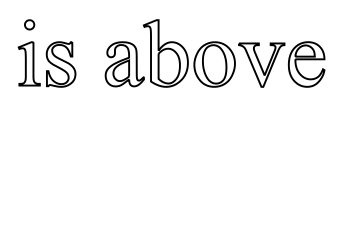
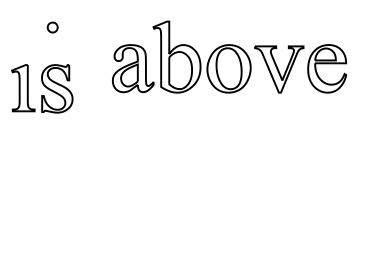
part: (29, 24) -> (52, 27), moved
part: (47, 64) -> (42, 88), moved

